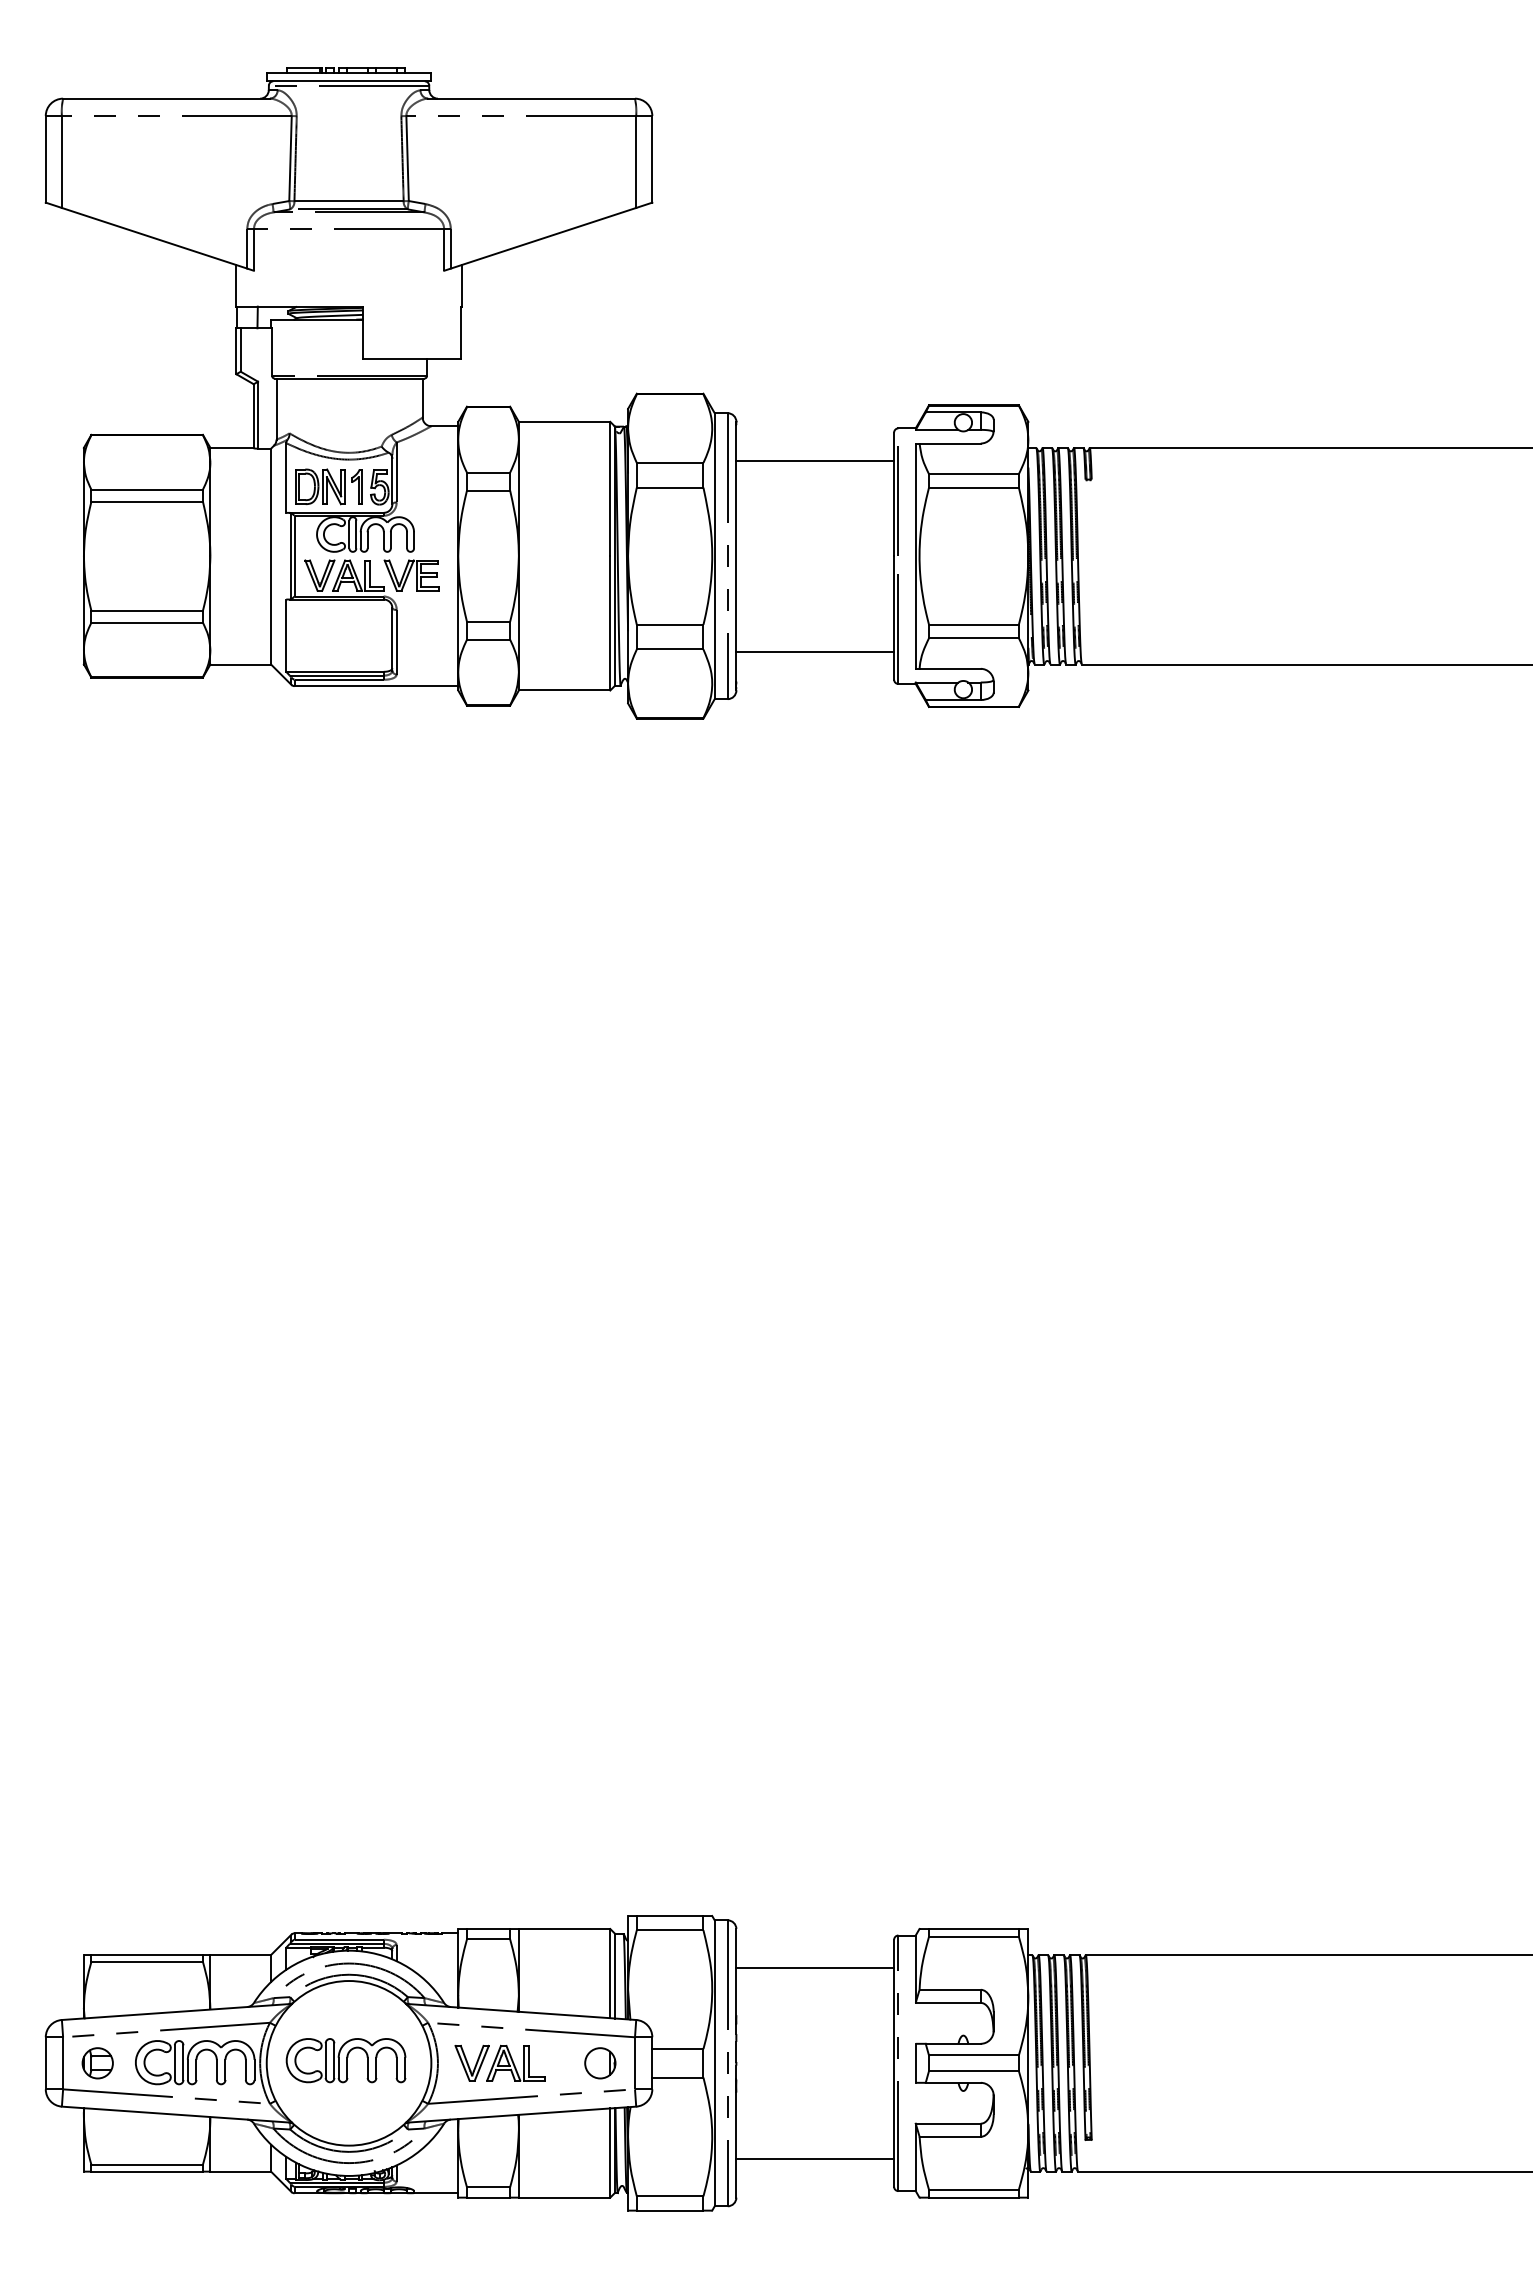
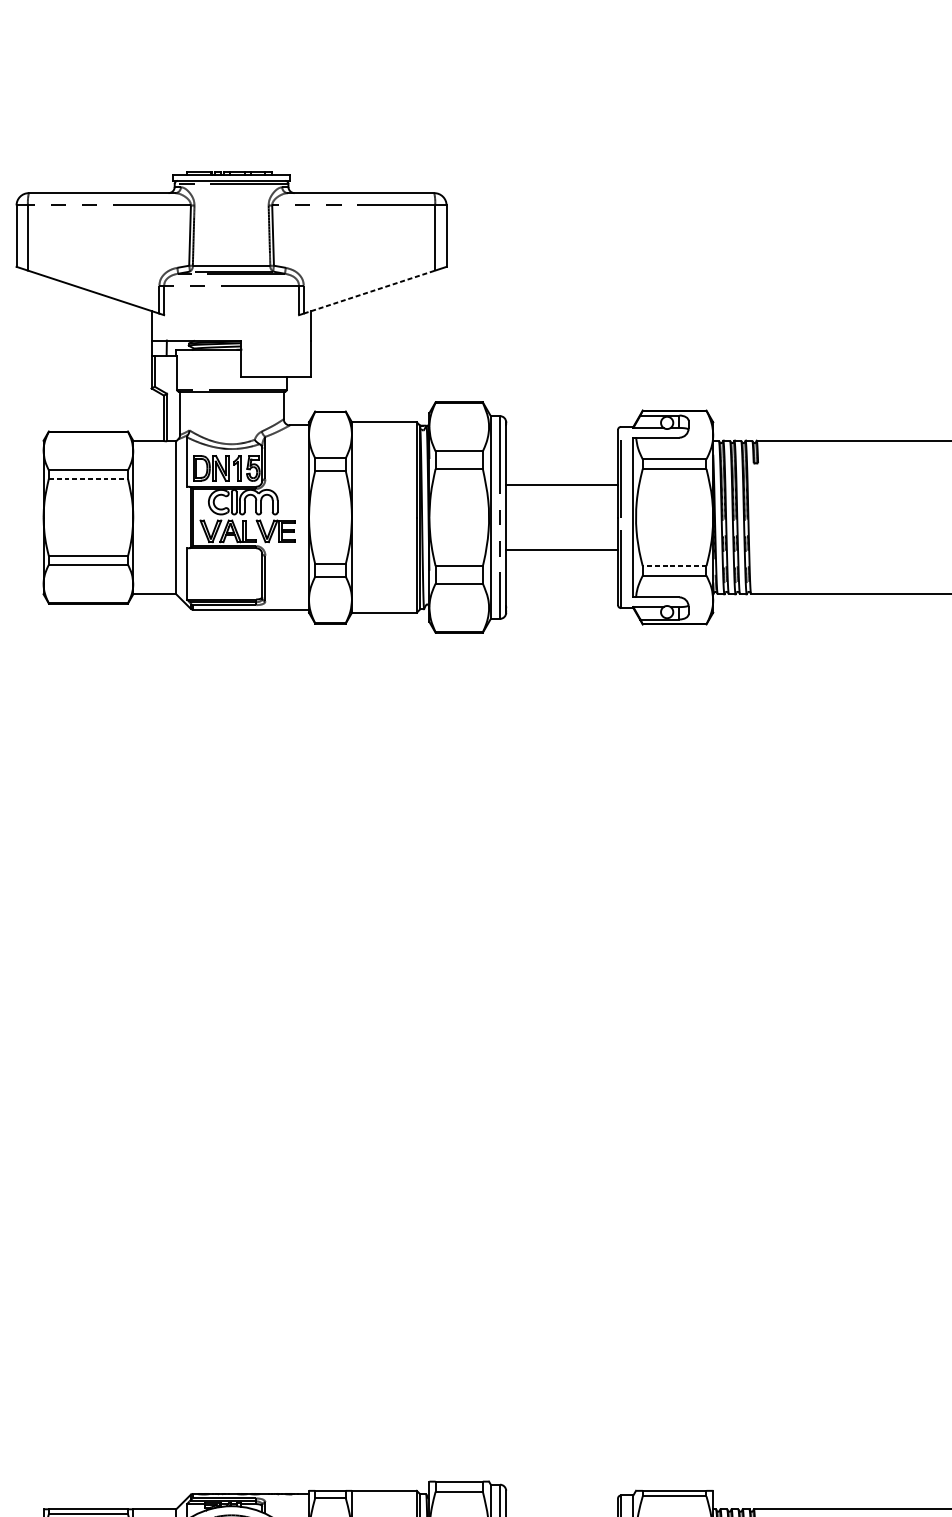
line: (544, 238) -> (370, 292), solid -> dashed
line: (815, 460) -> (562, 484), moved
line: (147, 501) -> (88, 478), solid -> dashed
line: (973, 624) -> (674, 565), solid -> dashed
line: (815, 651) -> (562, 550), moved

